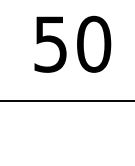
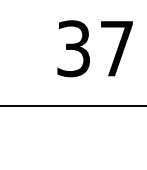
text: (73, 44) -> (96, 48), 50 -> 37

